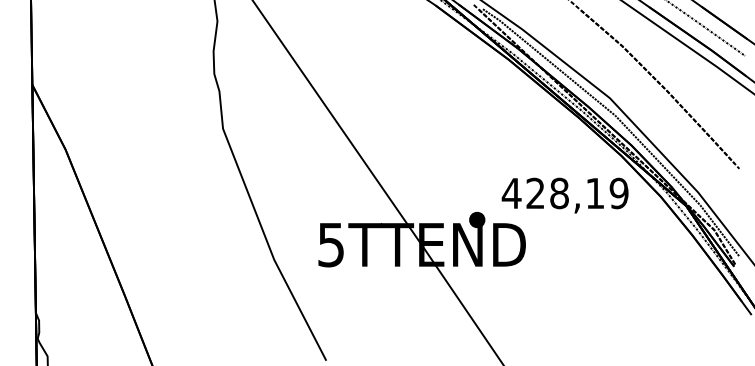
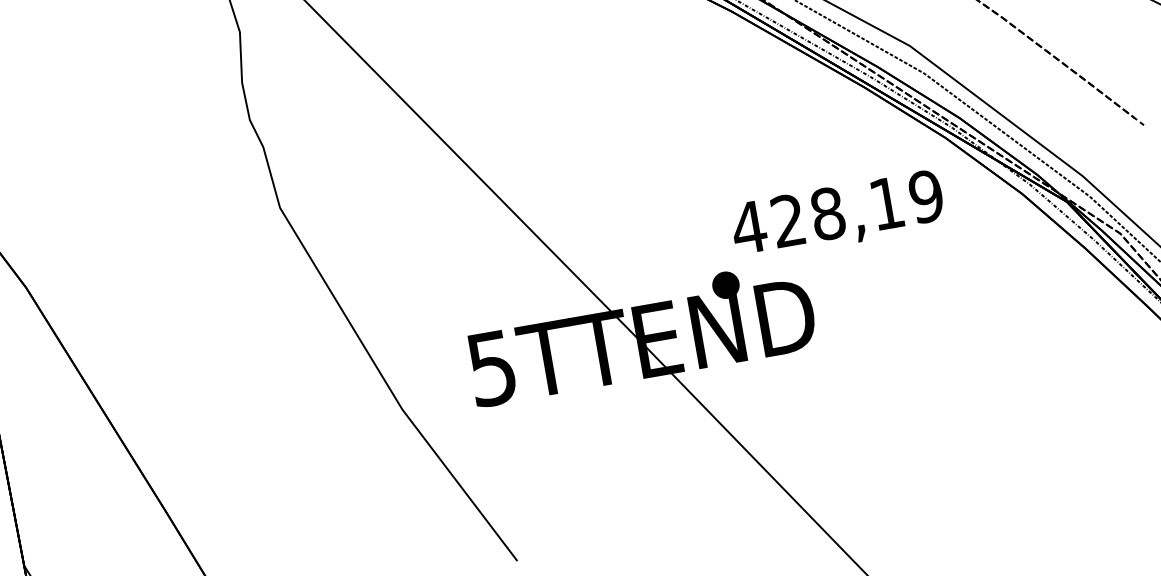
text: (564, 195) -> (836, 215), moved

